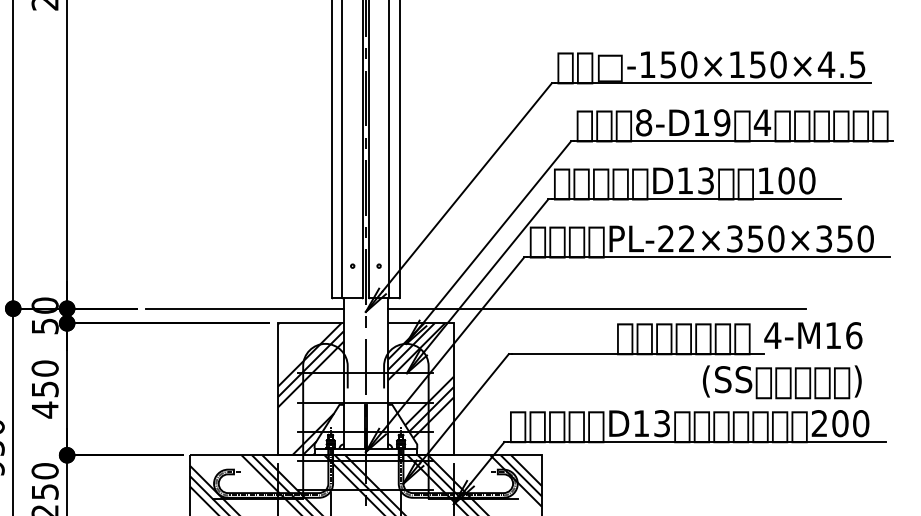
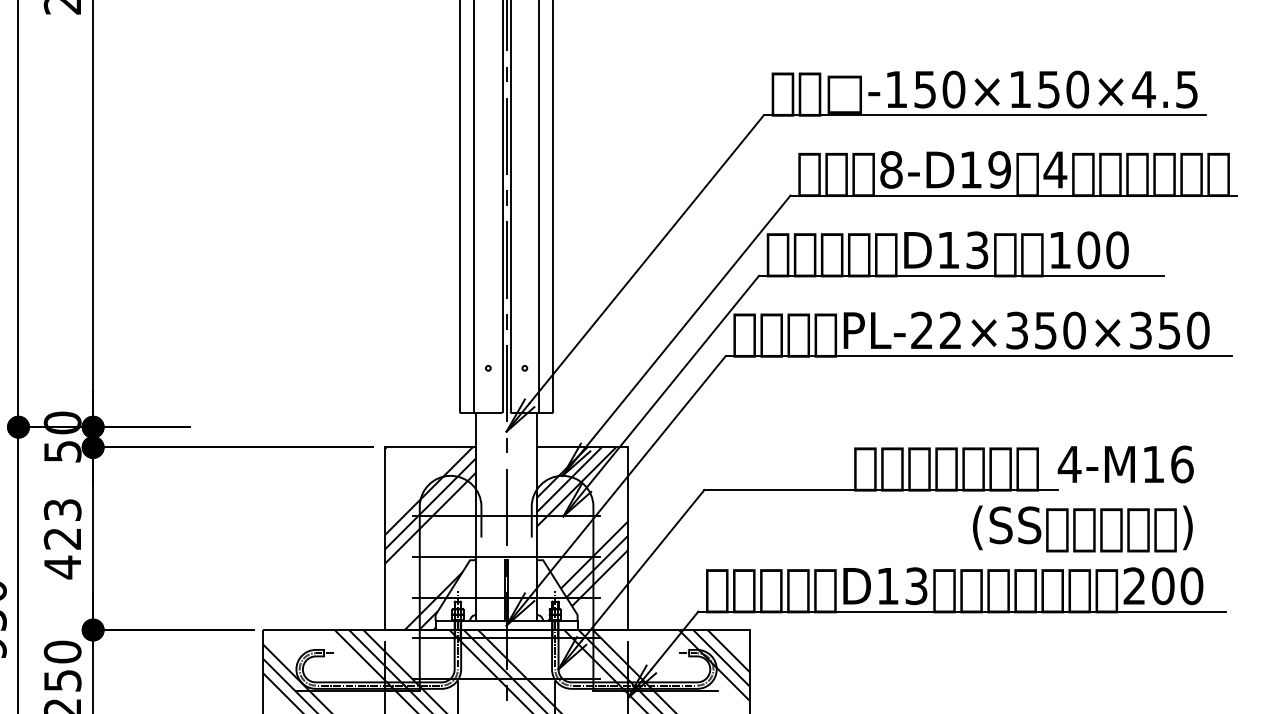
line: (244, 308) -> (338, 426), removed
line: (596, 308) -> (825, 426), removed
text: (44, 378) -> (61, 523), 450 -> 423

